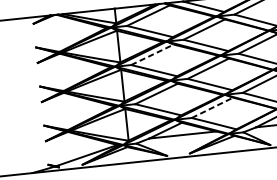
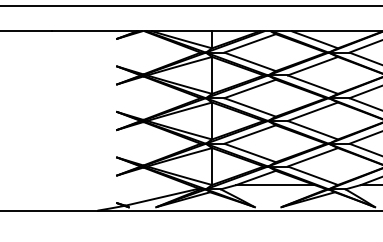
line: (152, 54) -> (250, 88), dashed -> solid
line: (212, 108) -> (312, 157), dashed -> solid

